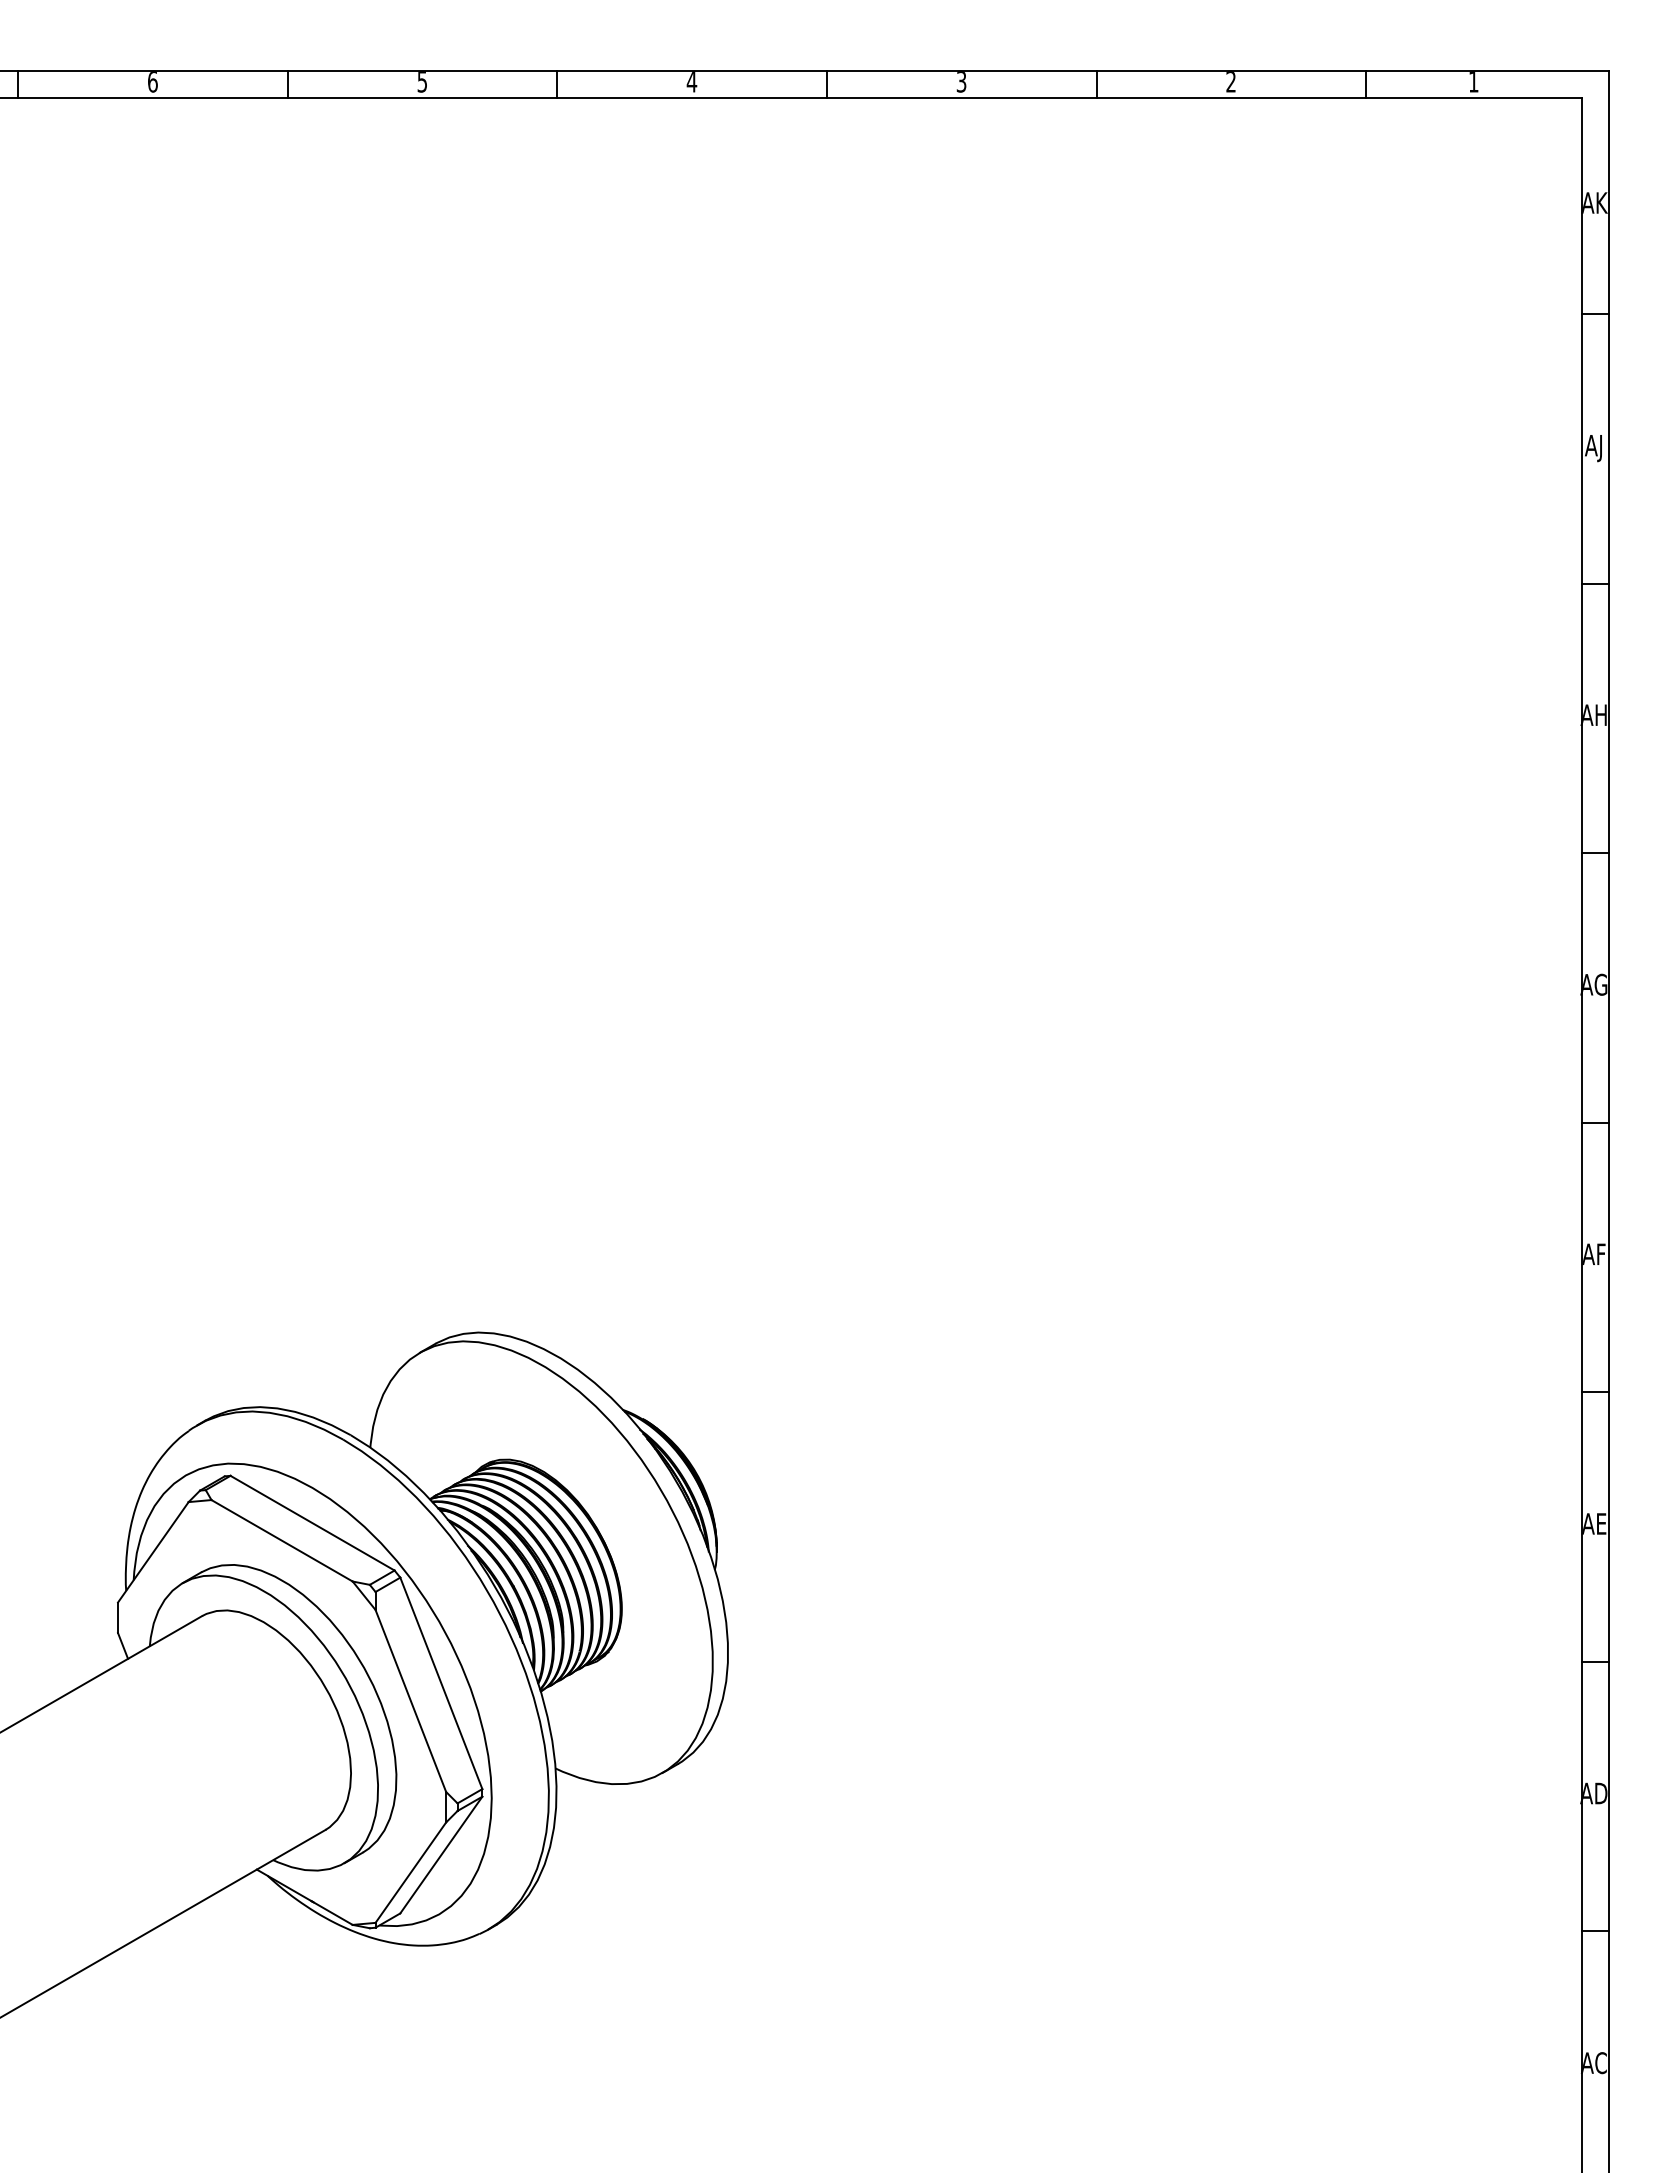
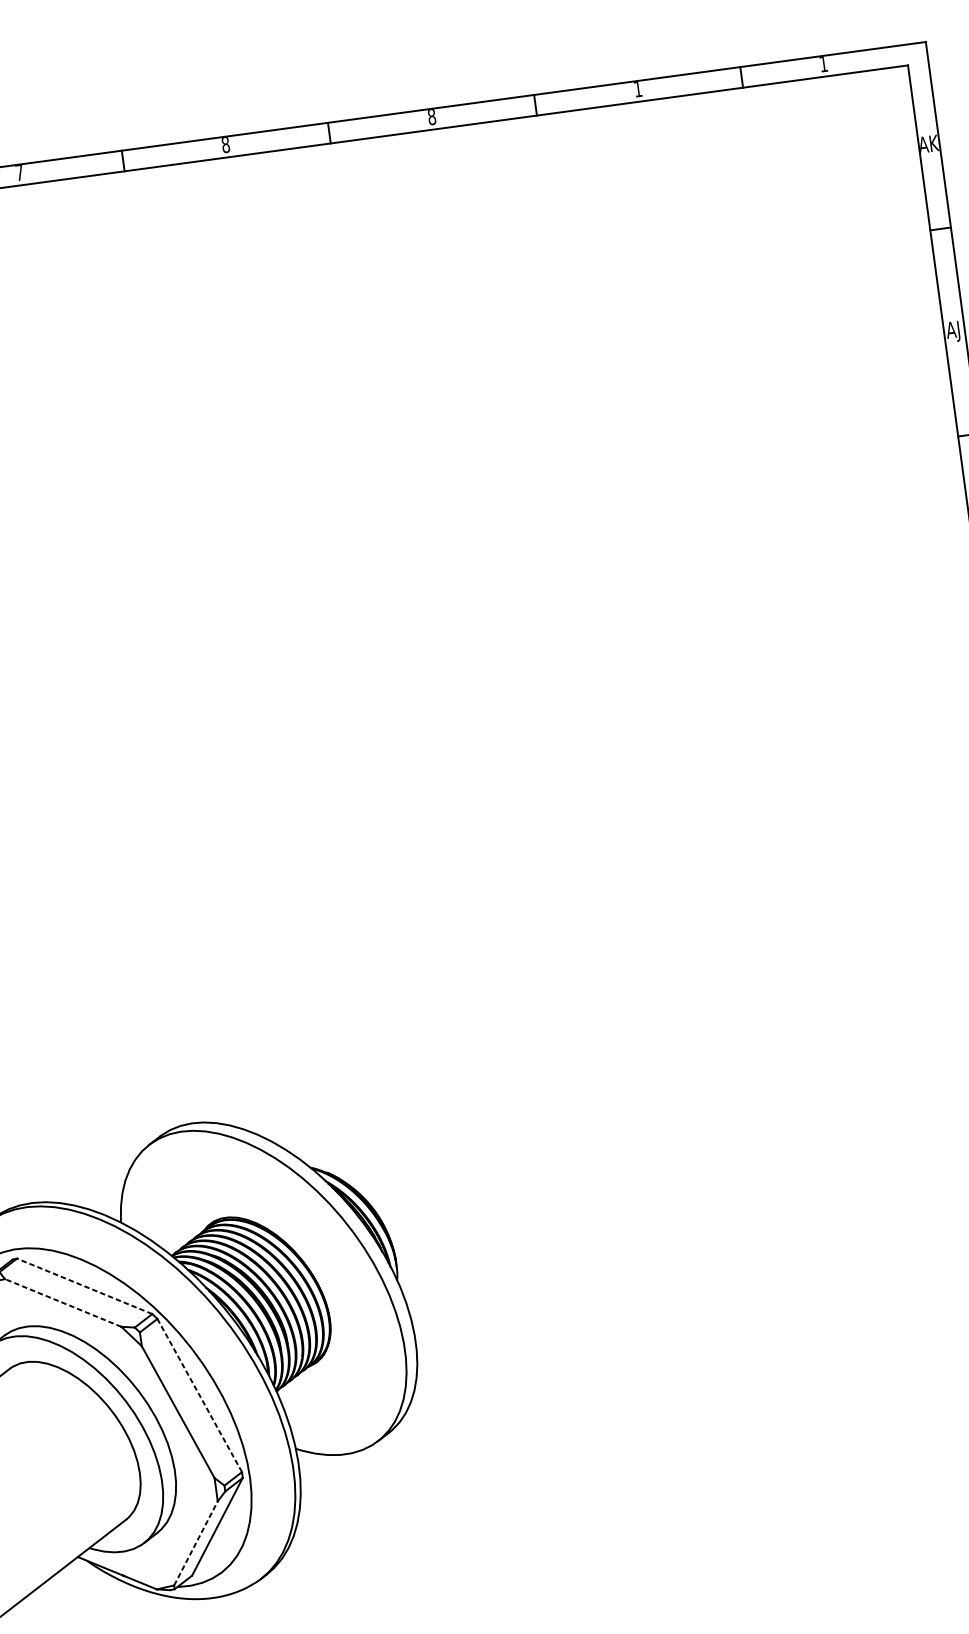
text: (421, 82) -> (18, 173), 5 -> 7
text: (691, 82) -> (225, 145), 4 -> 8
text: (961, 82) -> (431, 117), 3 -> 8
text: (1230, 82) -> (637, 89), 2 -> 1
line: (312, 1523) -> (84, 1286), solid -> dashed
line: (282, 1540) -> (63, 1302), solid -> dashed
line: (441, 1682) -> (199, 1394), solid -> dashed
line: (411, 1872) -> (196, 1543), solid -> dashed

